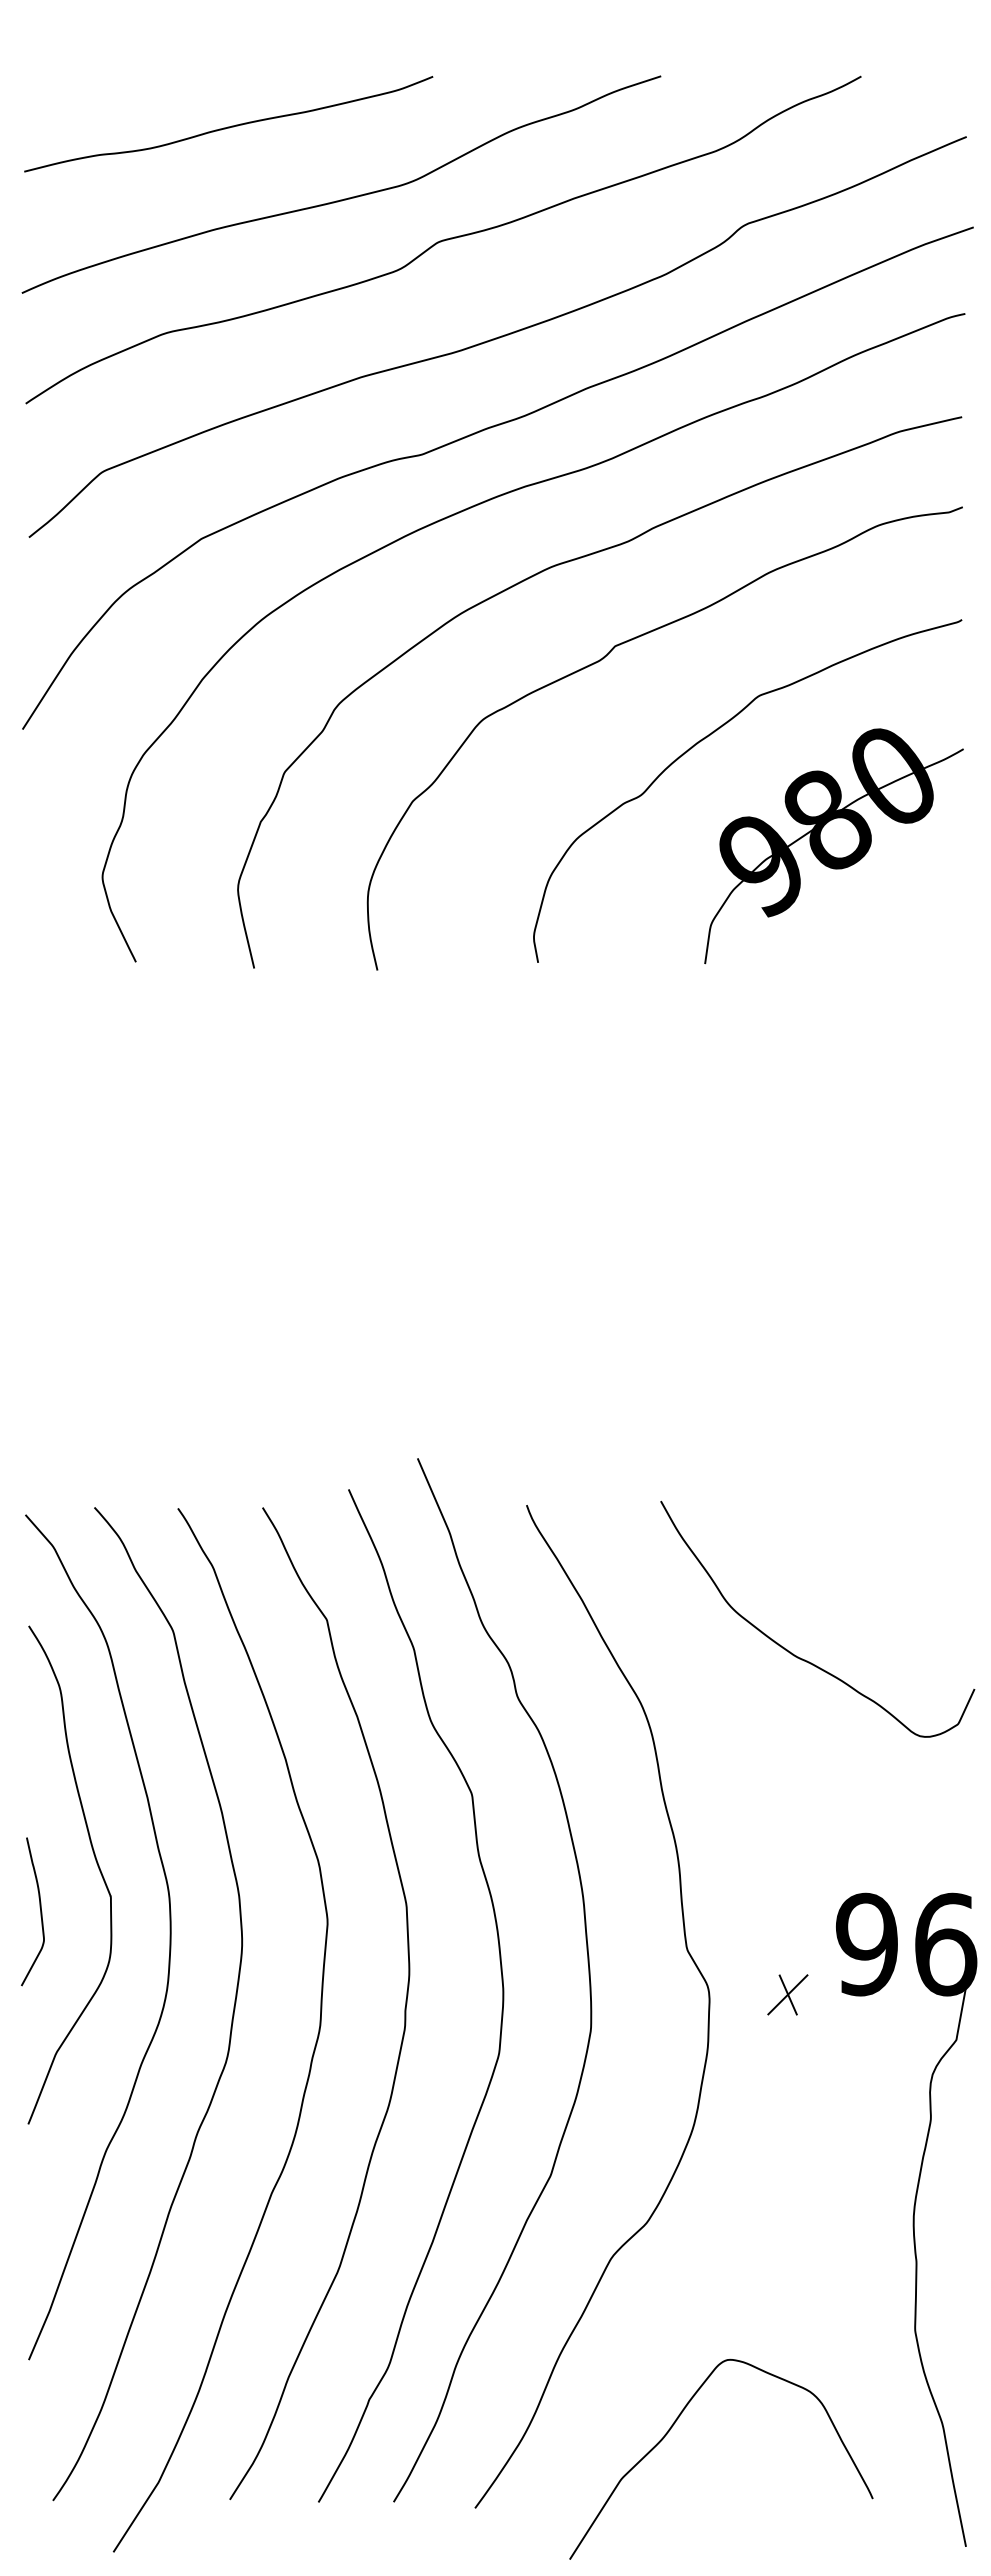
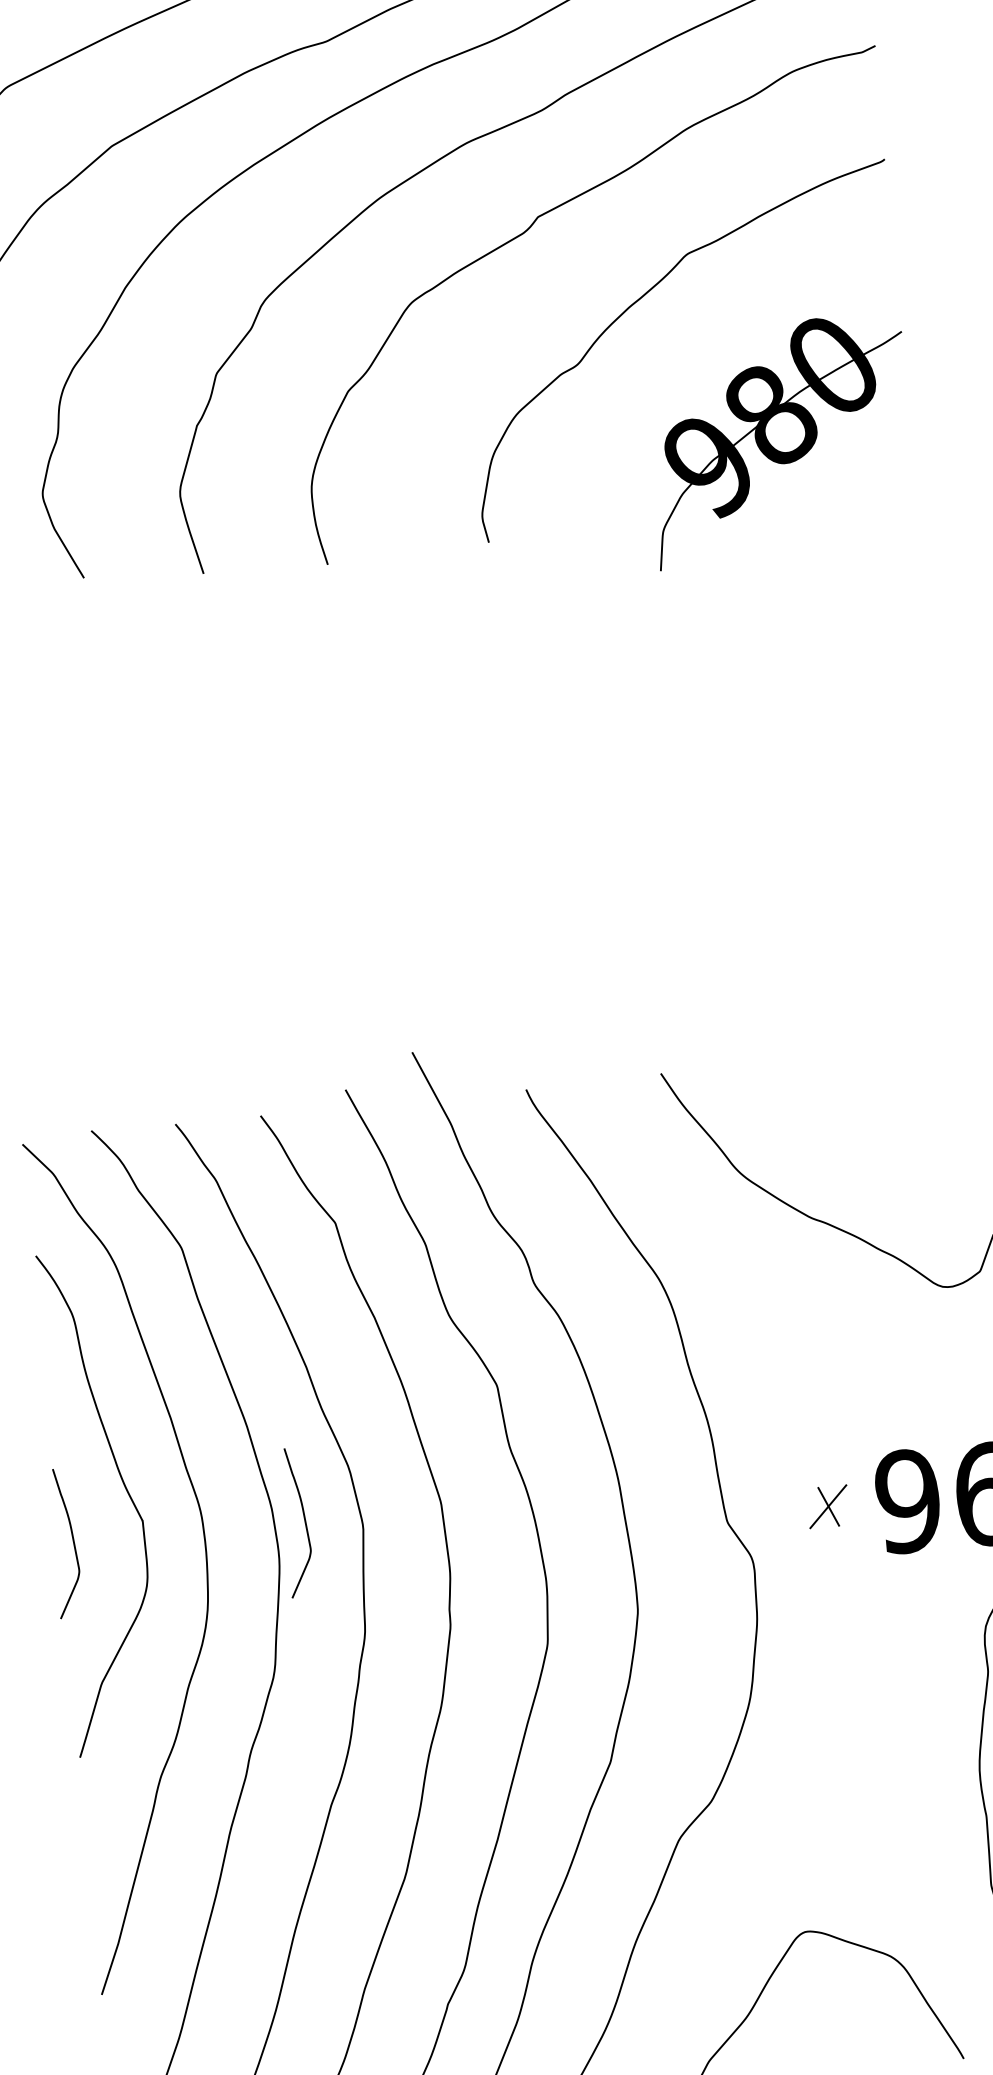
part: (833, 846) -> (779, 441), moved
curve: (270, 1911) -> (304, 1521), added
part: (787, 1994) -> (827, 1506), moved

